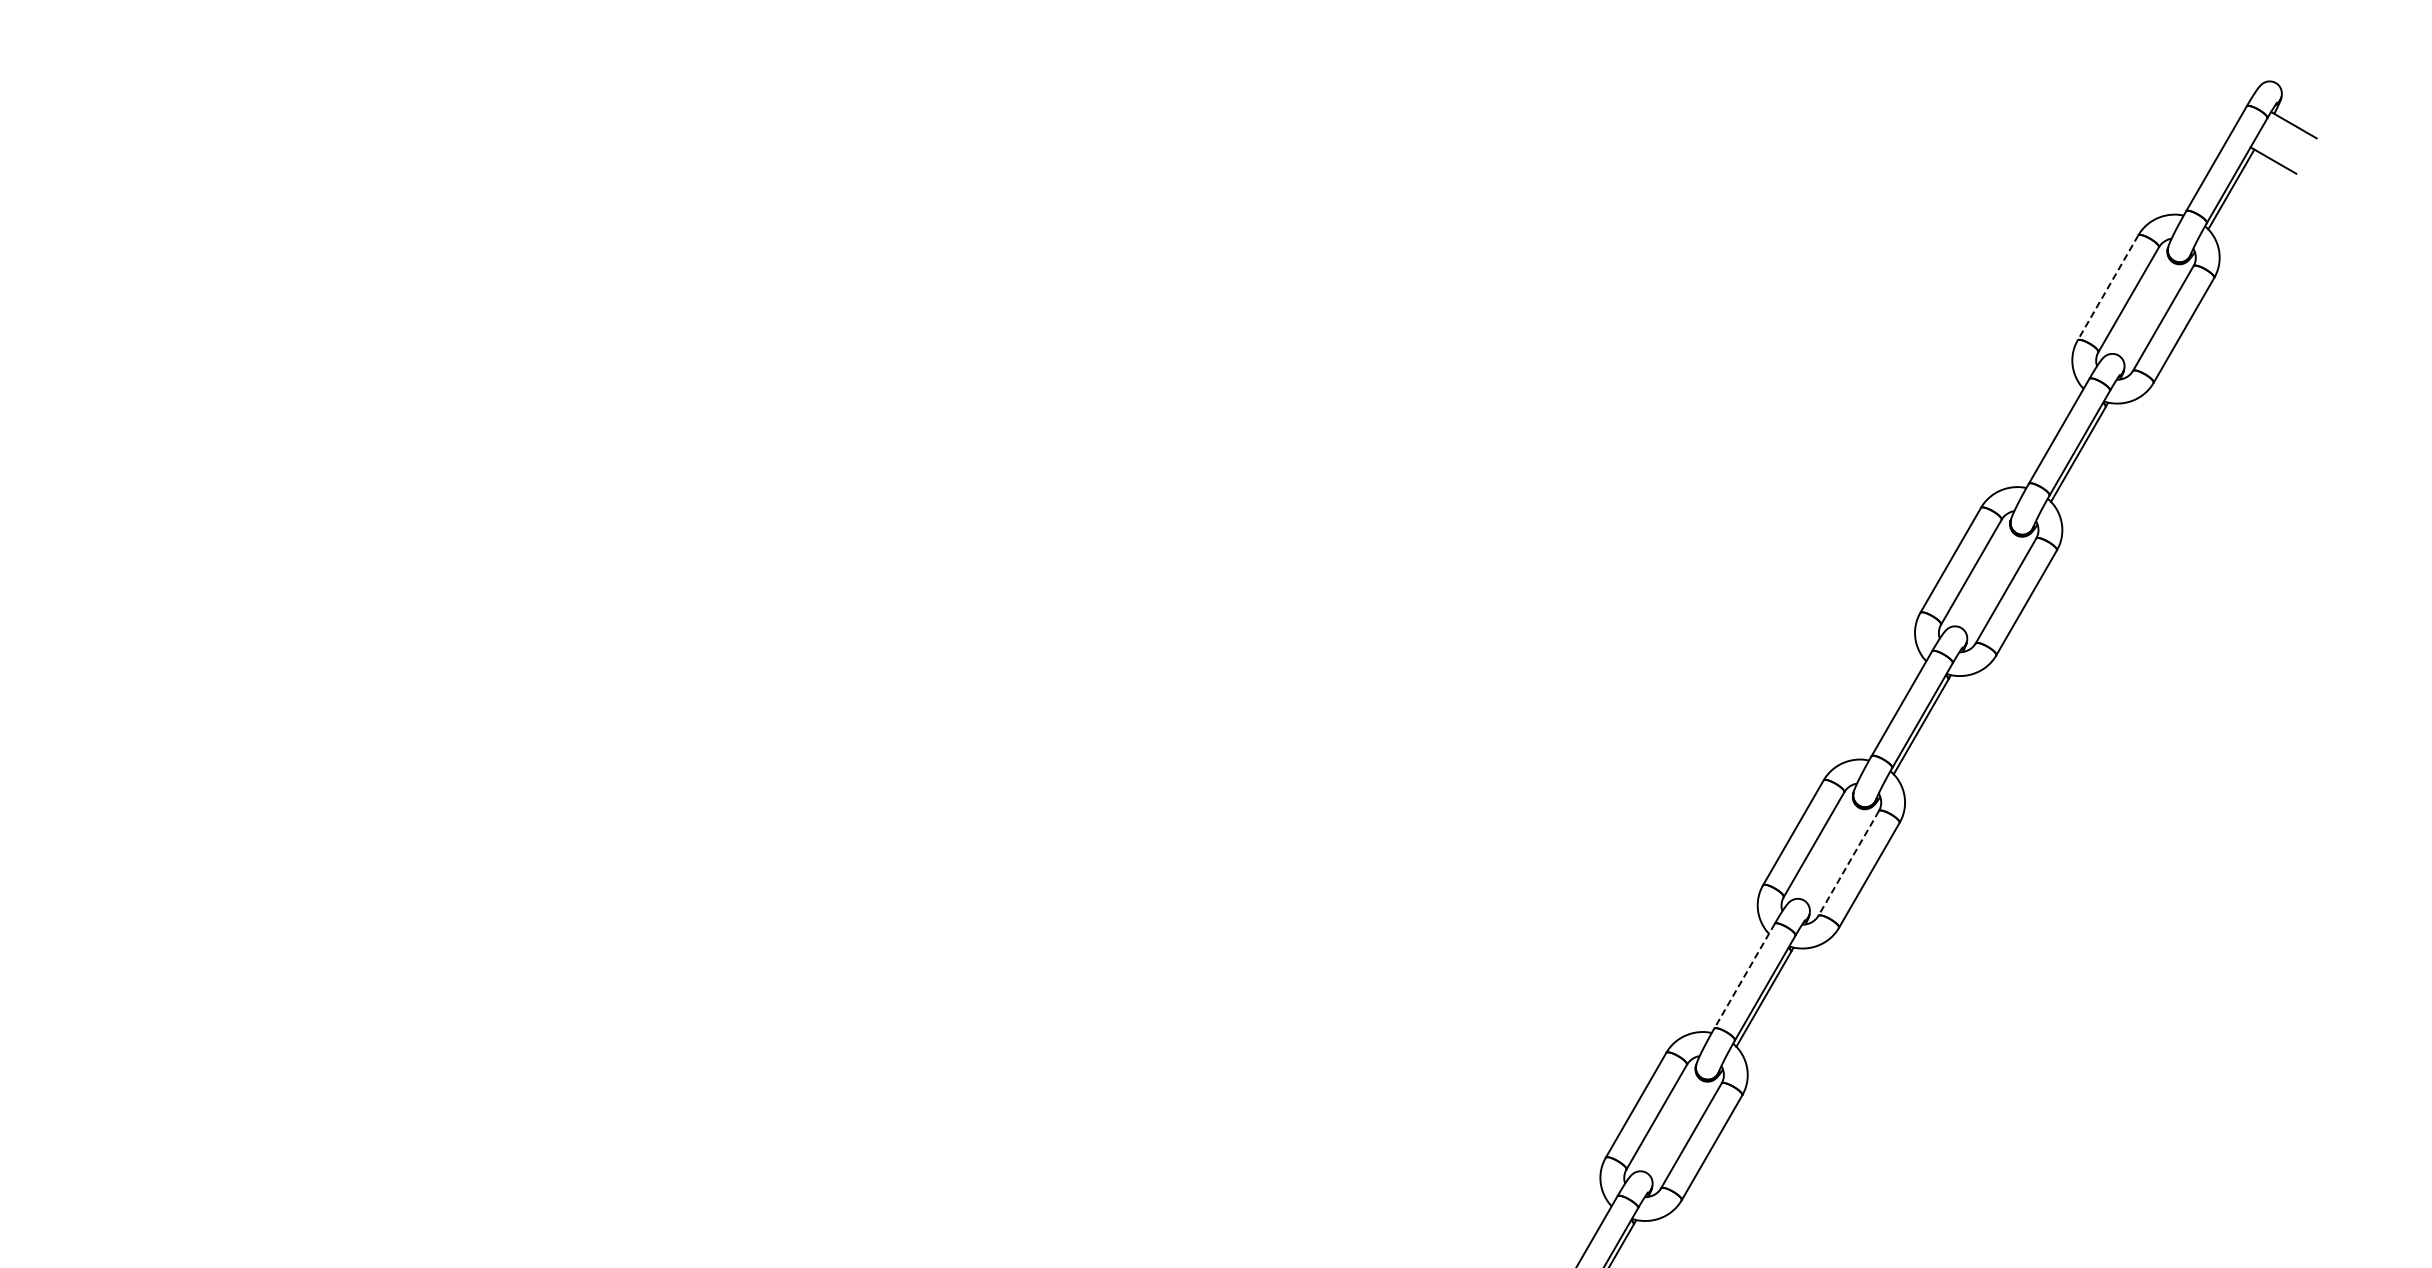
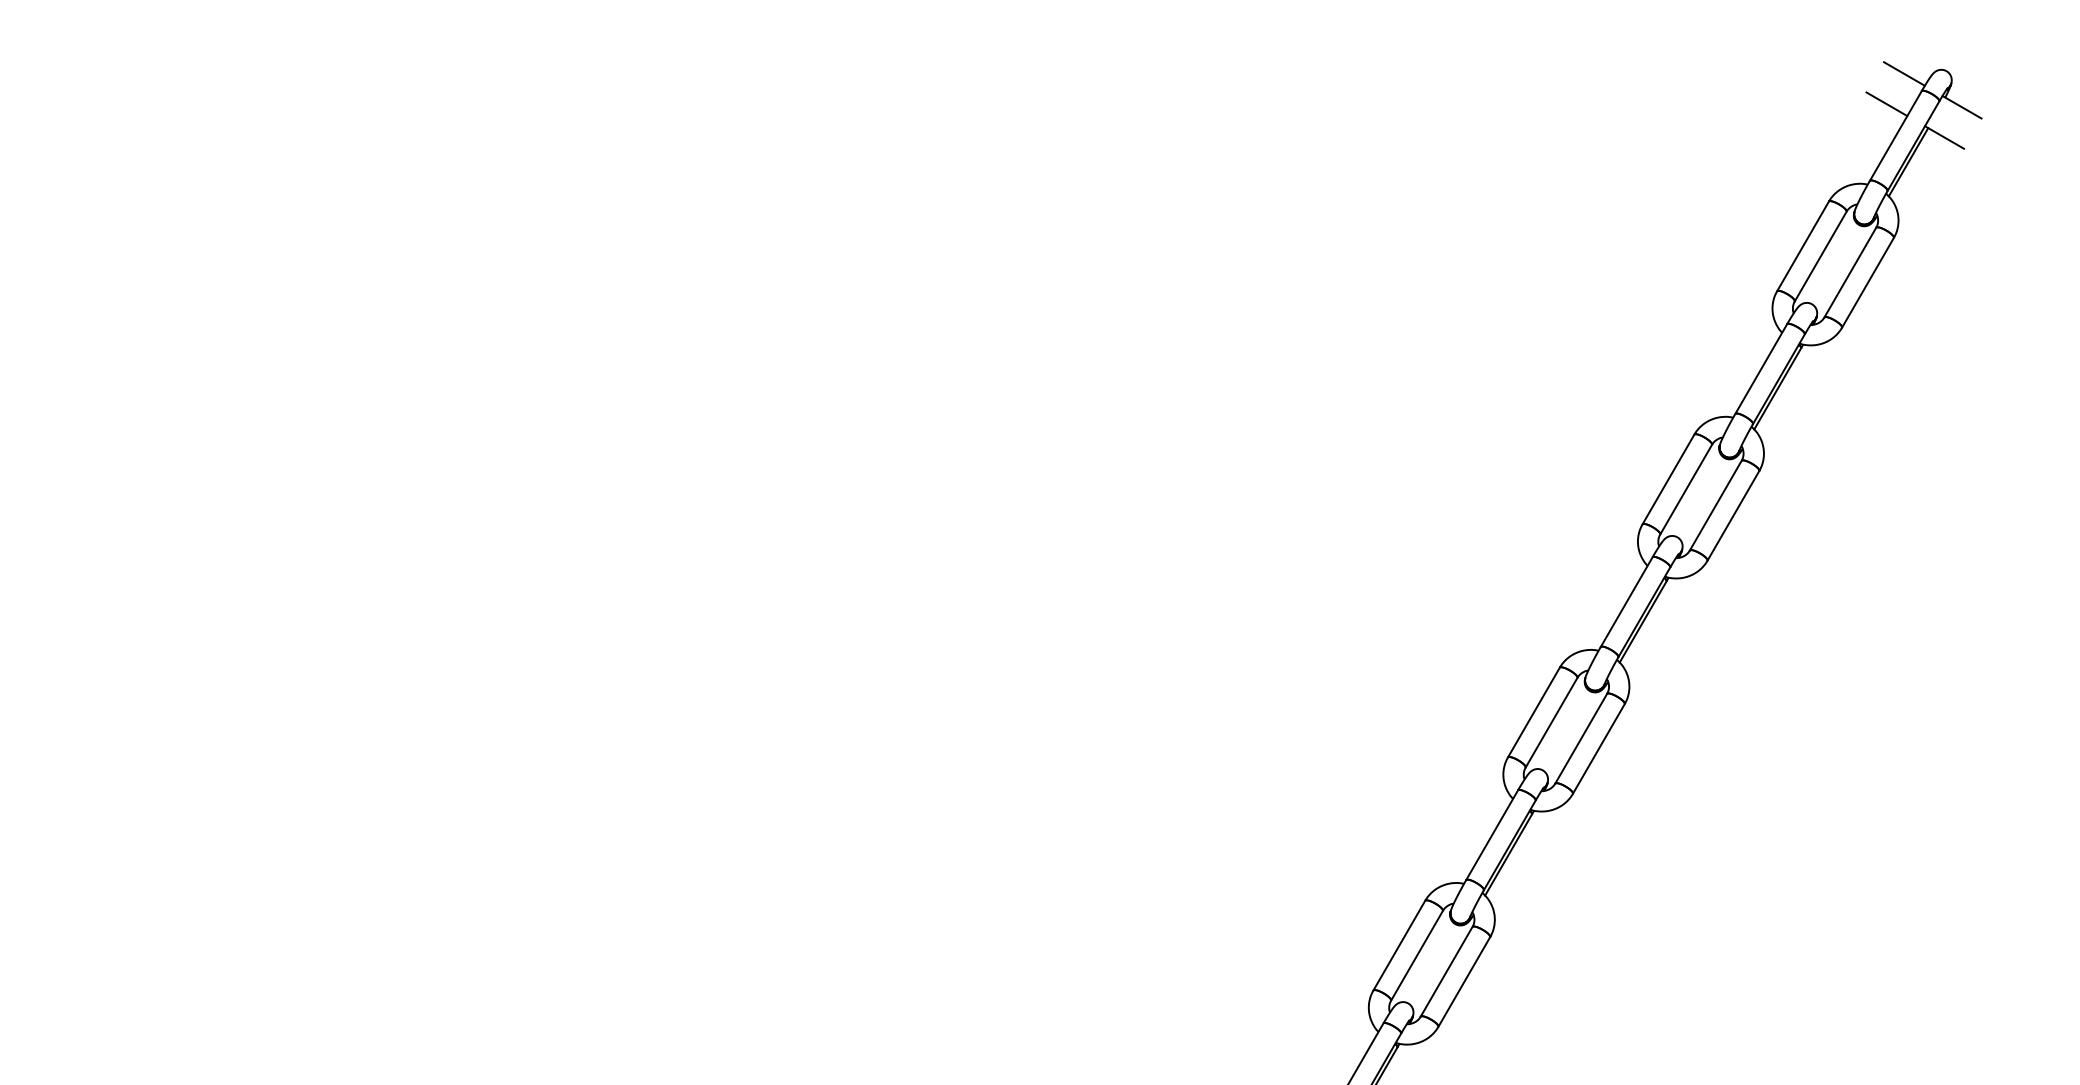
line: (2226, 86) -> (1904, 74), added
line: (2205, 121) -> (1886, 104), added
line: (2108, 287) -> (1803, 246), dashed -> solid
line: (1848, 863) -> (1581, 738), dashed -> solid
line: (1744, 976) -> (1492, 835), dashed -> solid

